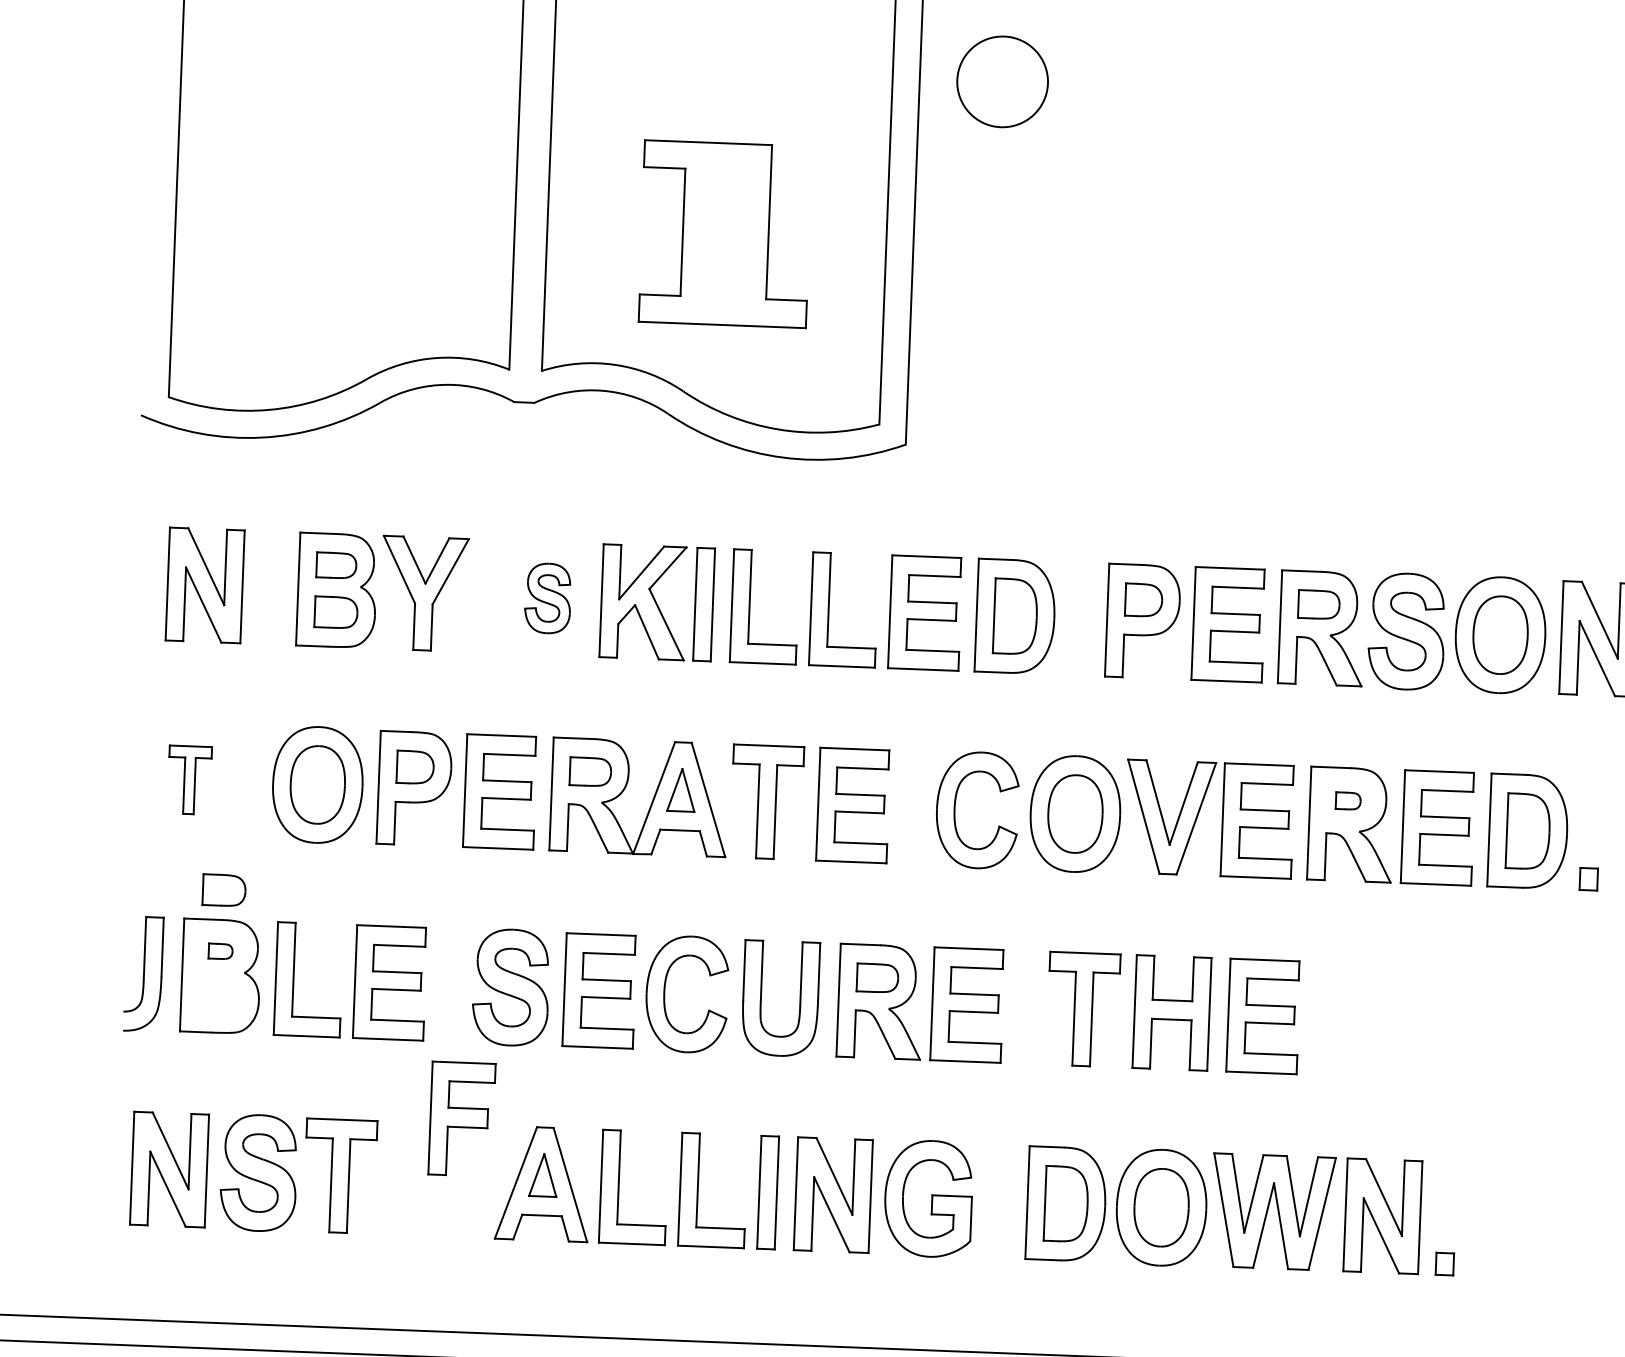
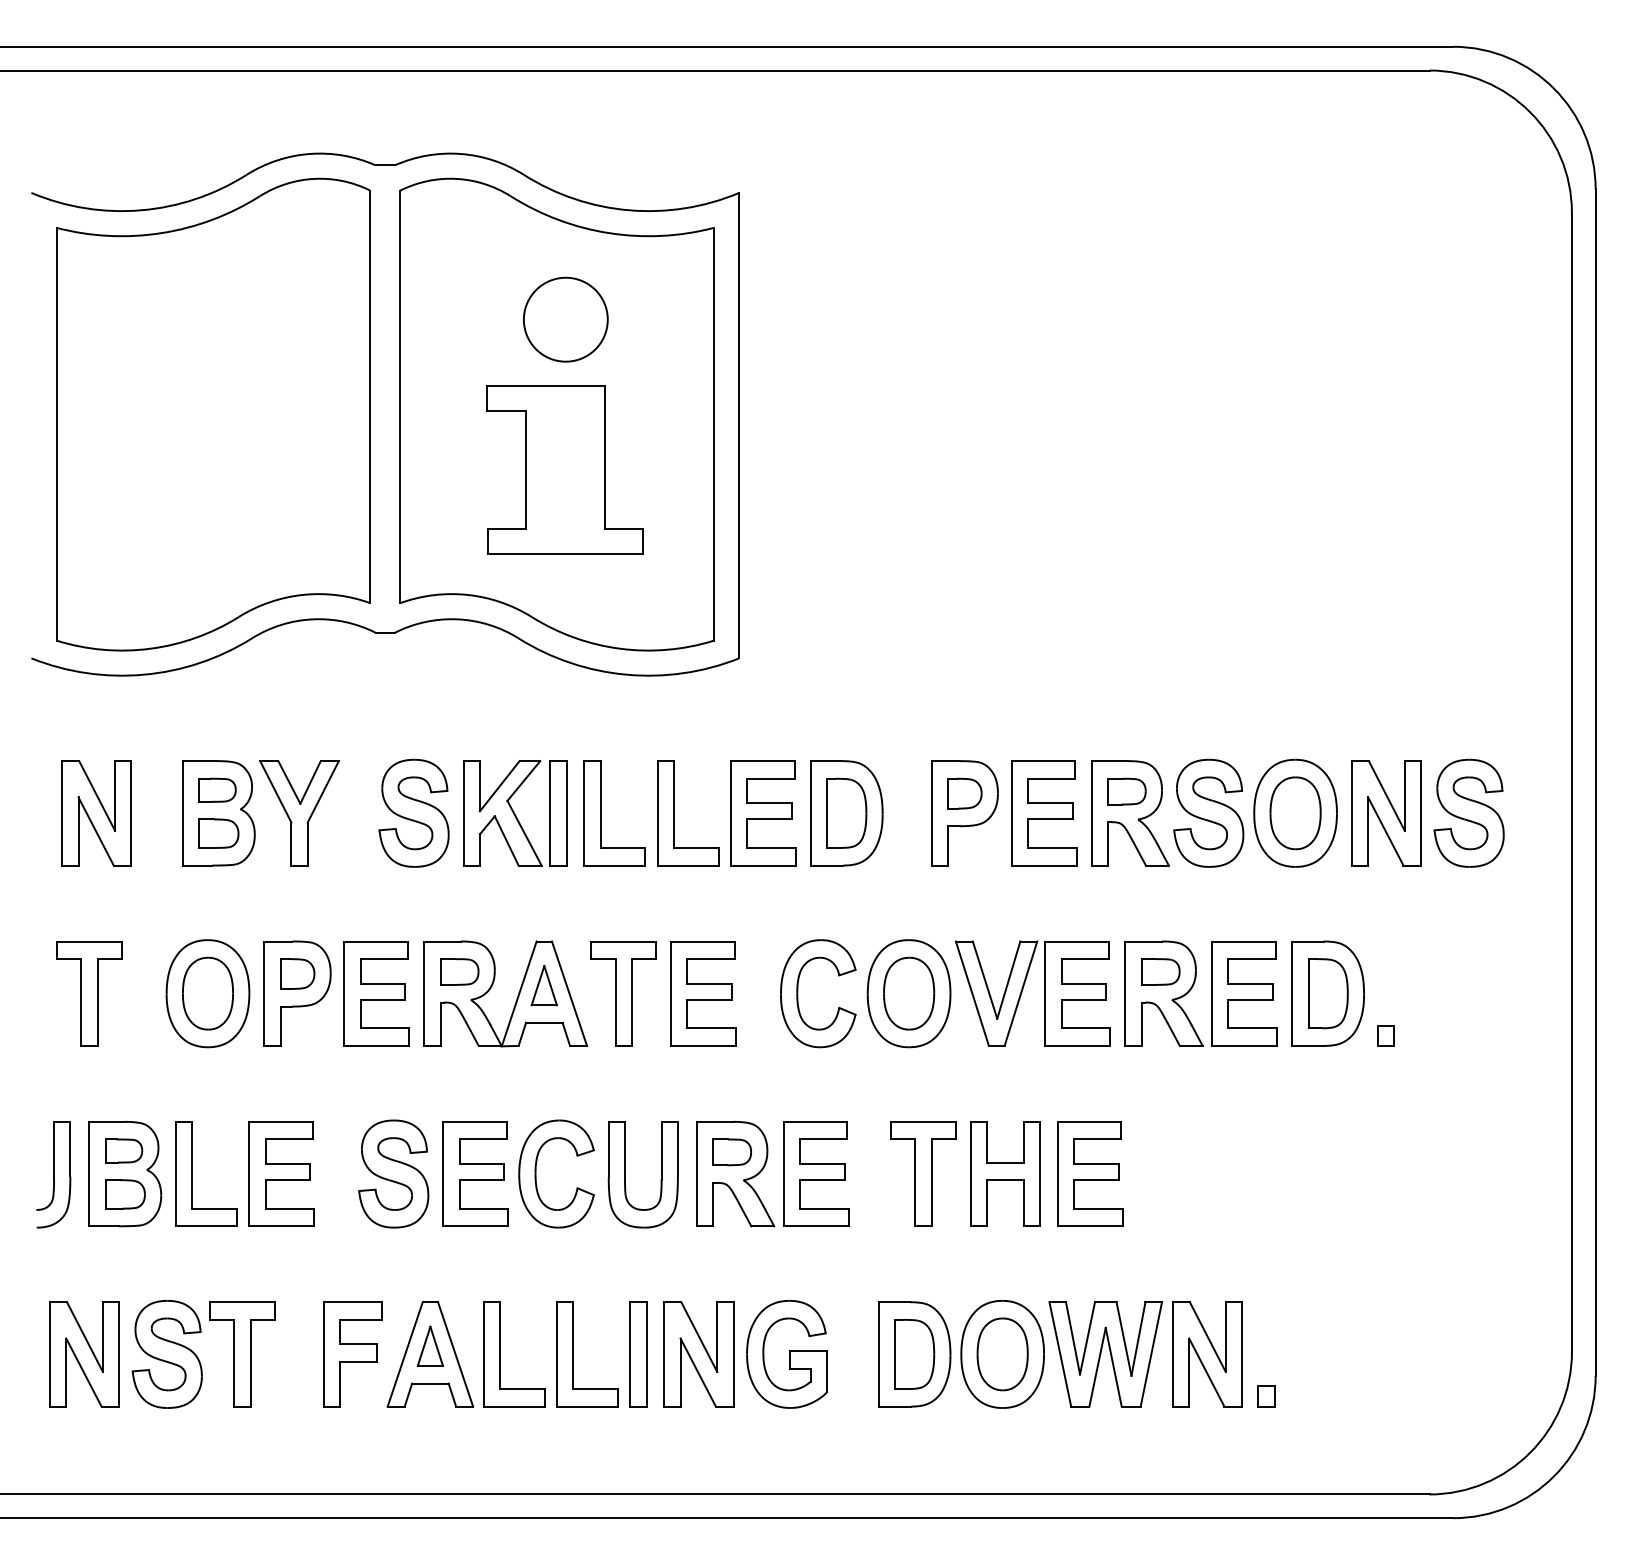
circle: (1002, 81) -> (565, 319), moved
part: (547, 597) -> (413, 812), size x1.67
part: (189, 779) -> (89, 993), size x1.67
part: (1348, 800) -> (1160, 971), size x1.67
part: (224, 890) -> (125, 1194), moved
part: (221, 950) -> (124, 1150), size x1.67
part: (461, 1119) -> (352, 1354), moved

